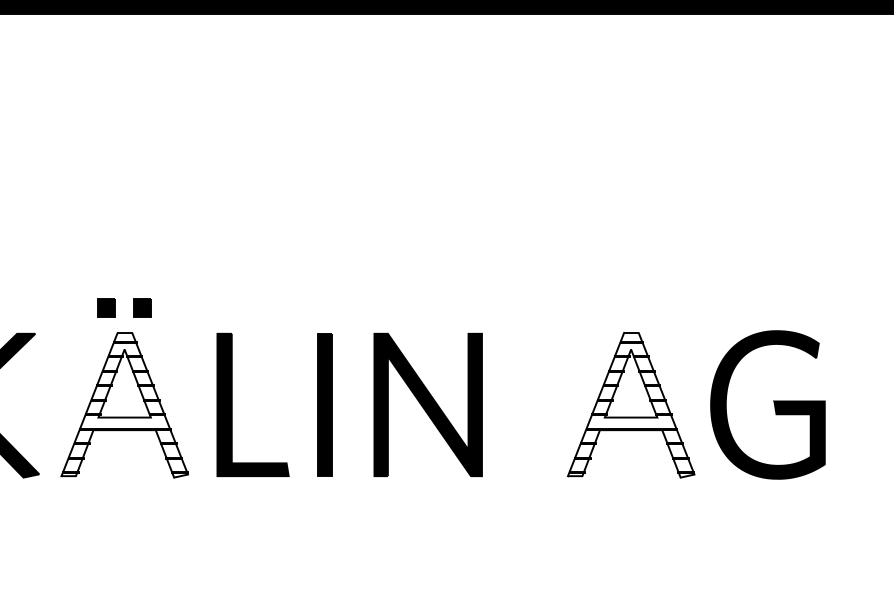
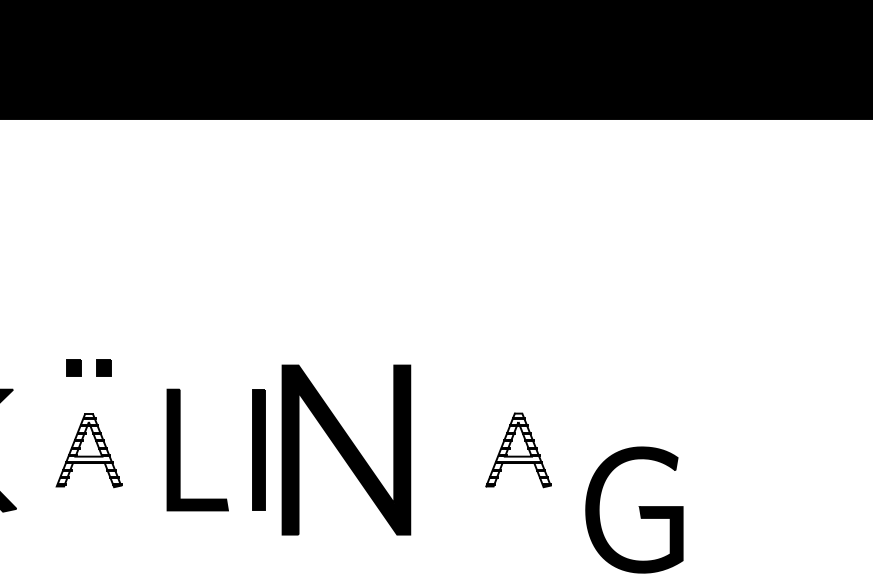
part: (427, 404) -> (345, 449), size x1.4
part: (768, 404) -> (634, 509), moved
part: (124, 405) -> (88, 450), size x0.6
part: (631, 405) -> (518, 450), size x0.6

